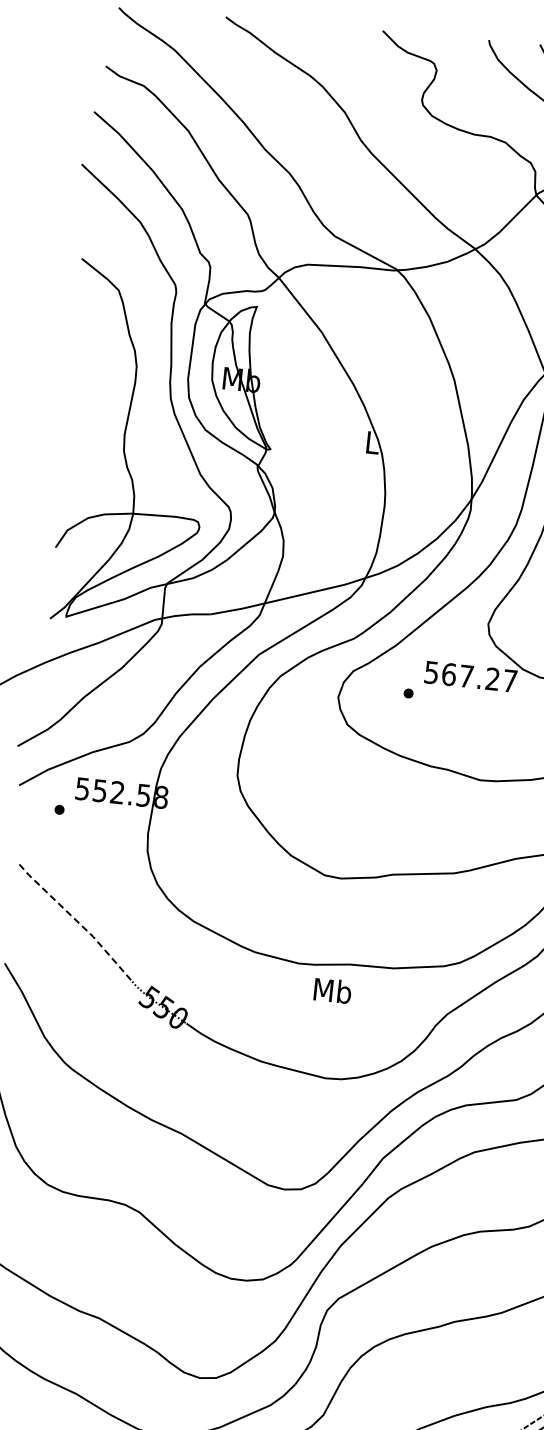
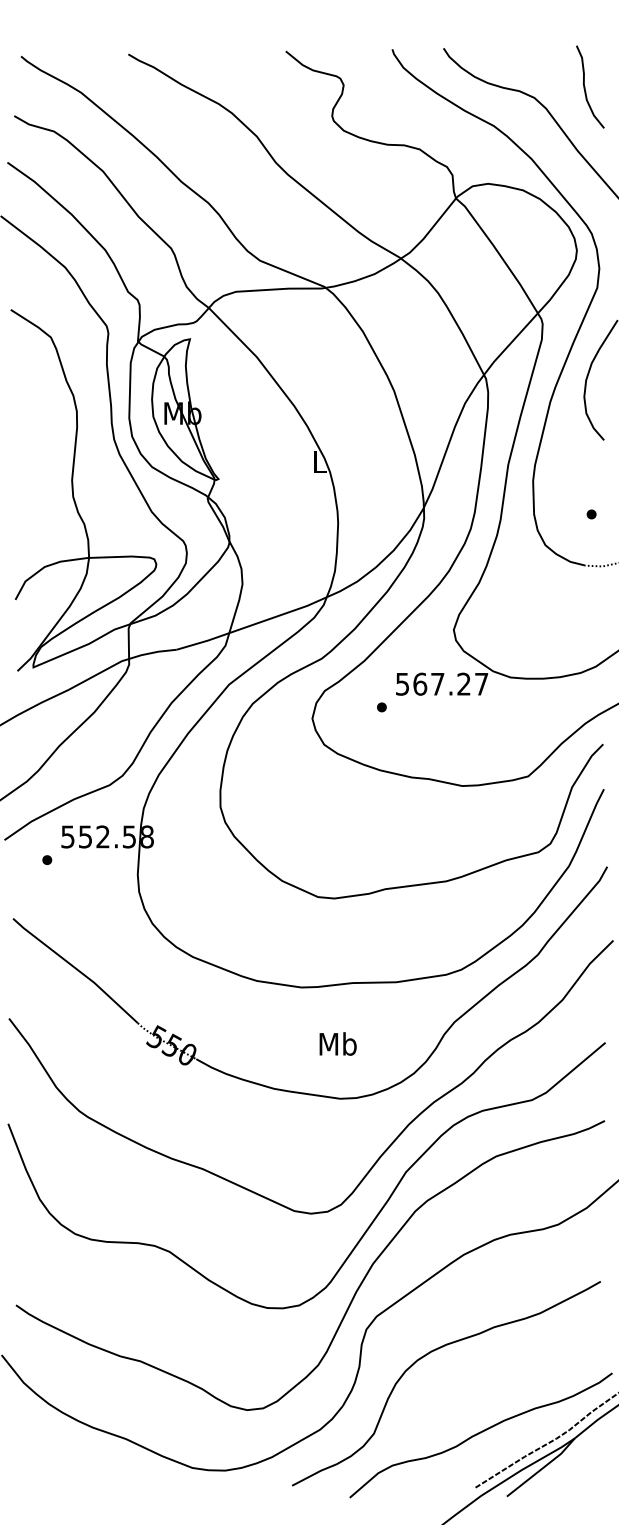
line: (77, 921) -> (77, 969), dashed -> solid
text: (332, 990) -> (337, 1043), moved

